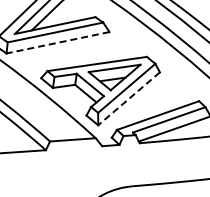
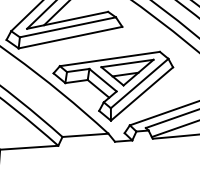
line: (58, 42) -> (70, 37), dashed -> solid
line: (129, 98) -> (142, 93), dashed -> solid

